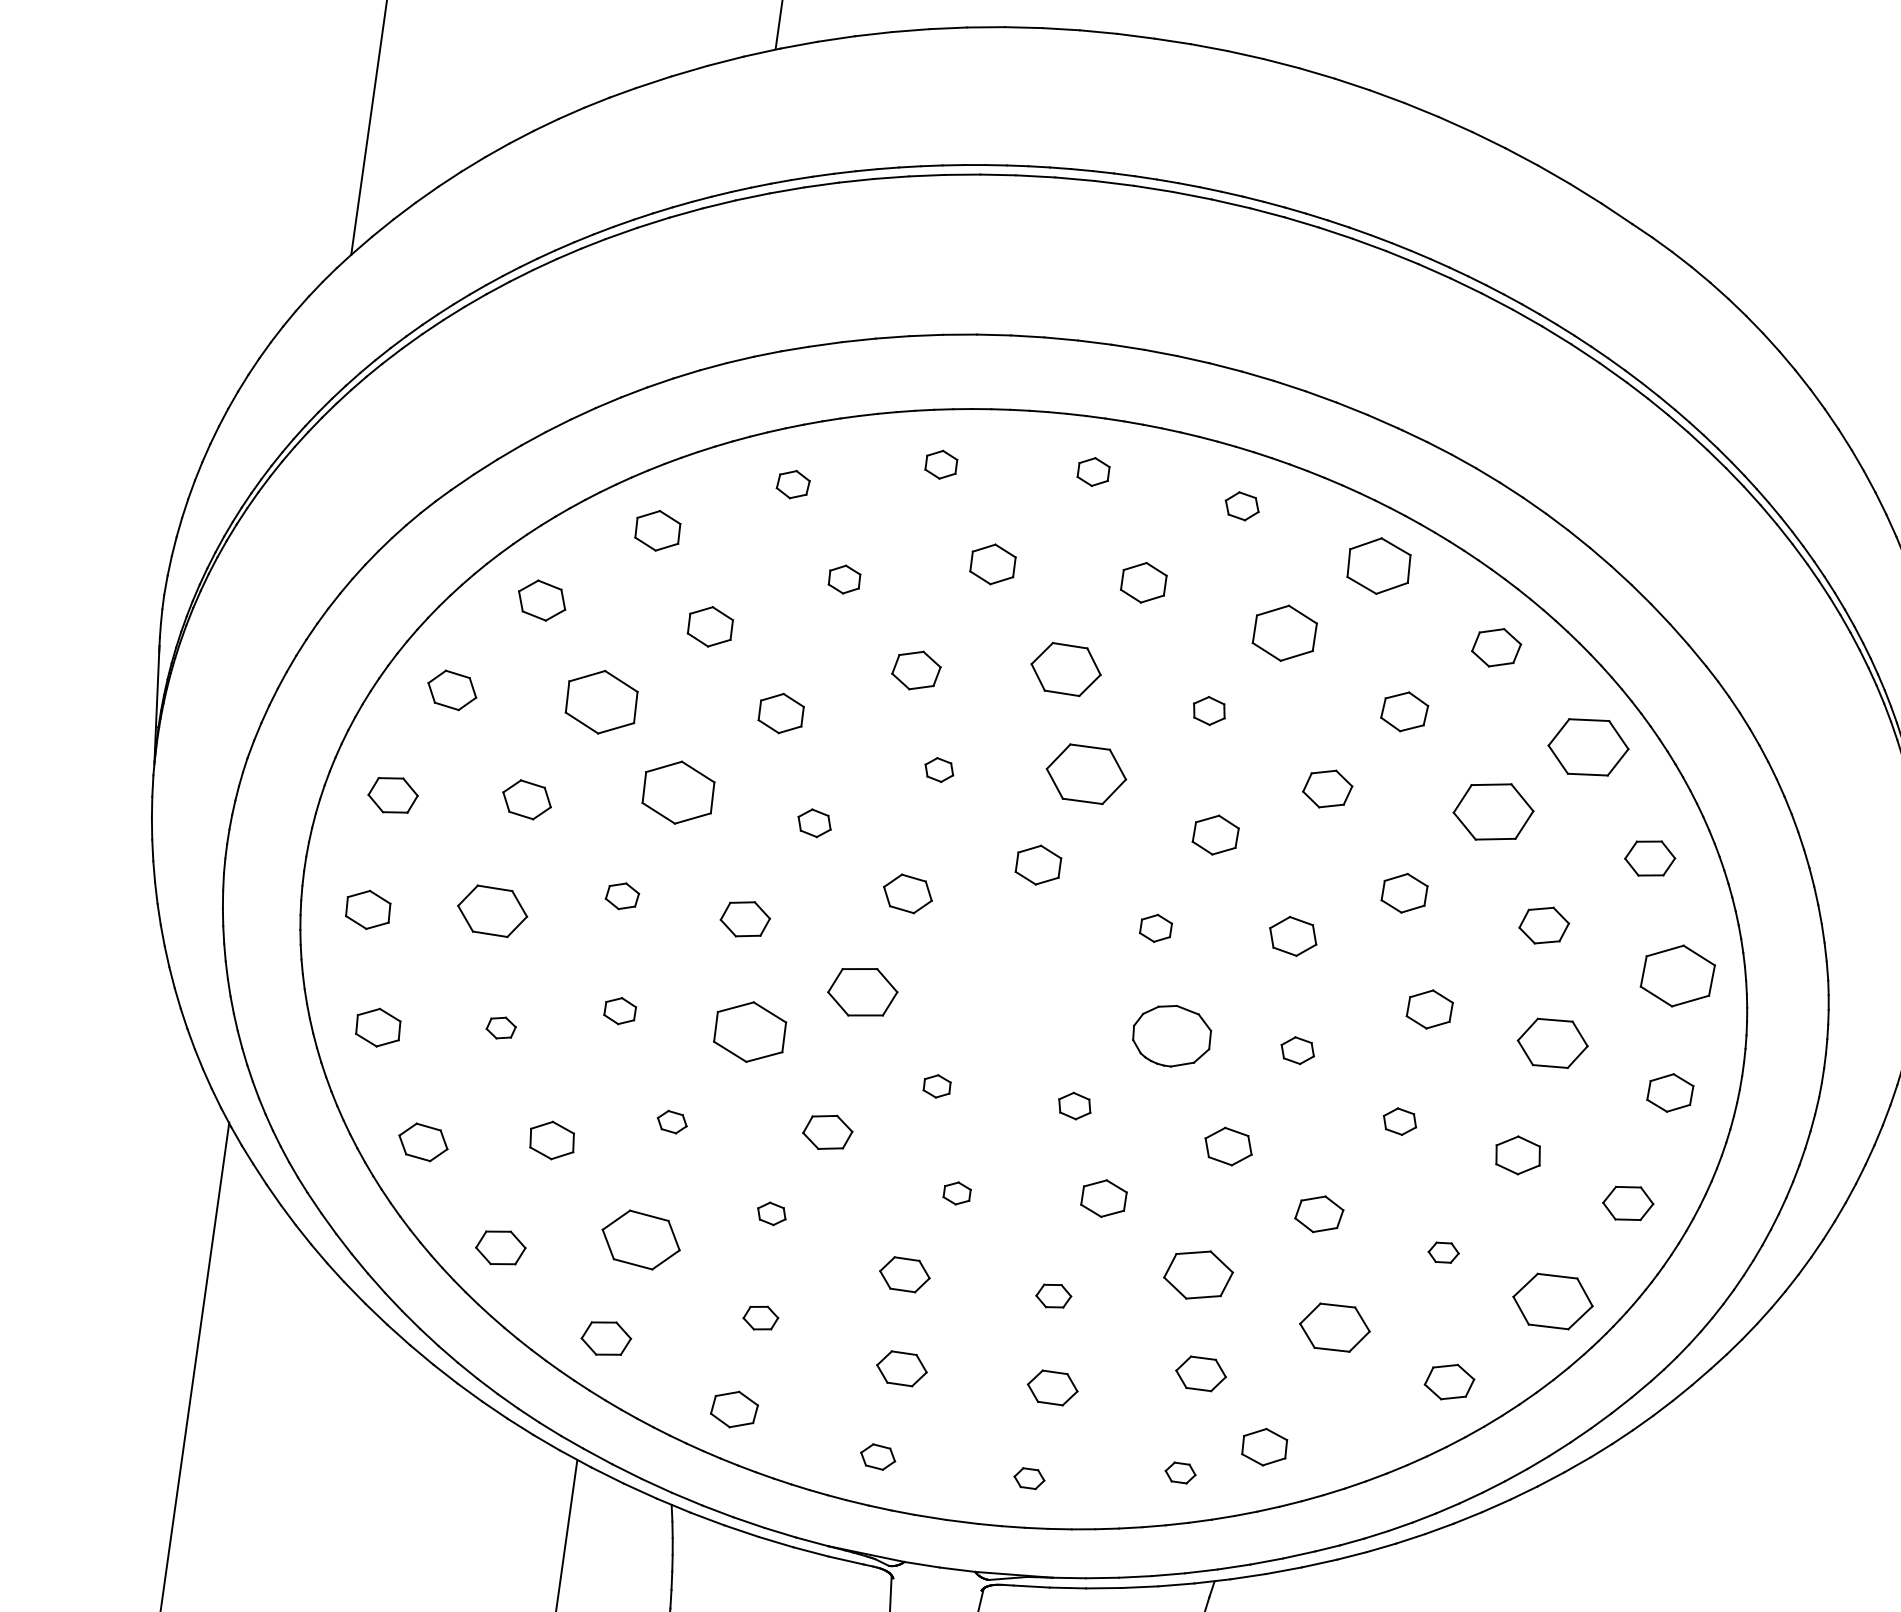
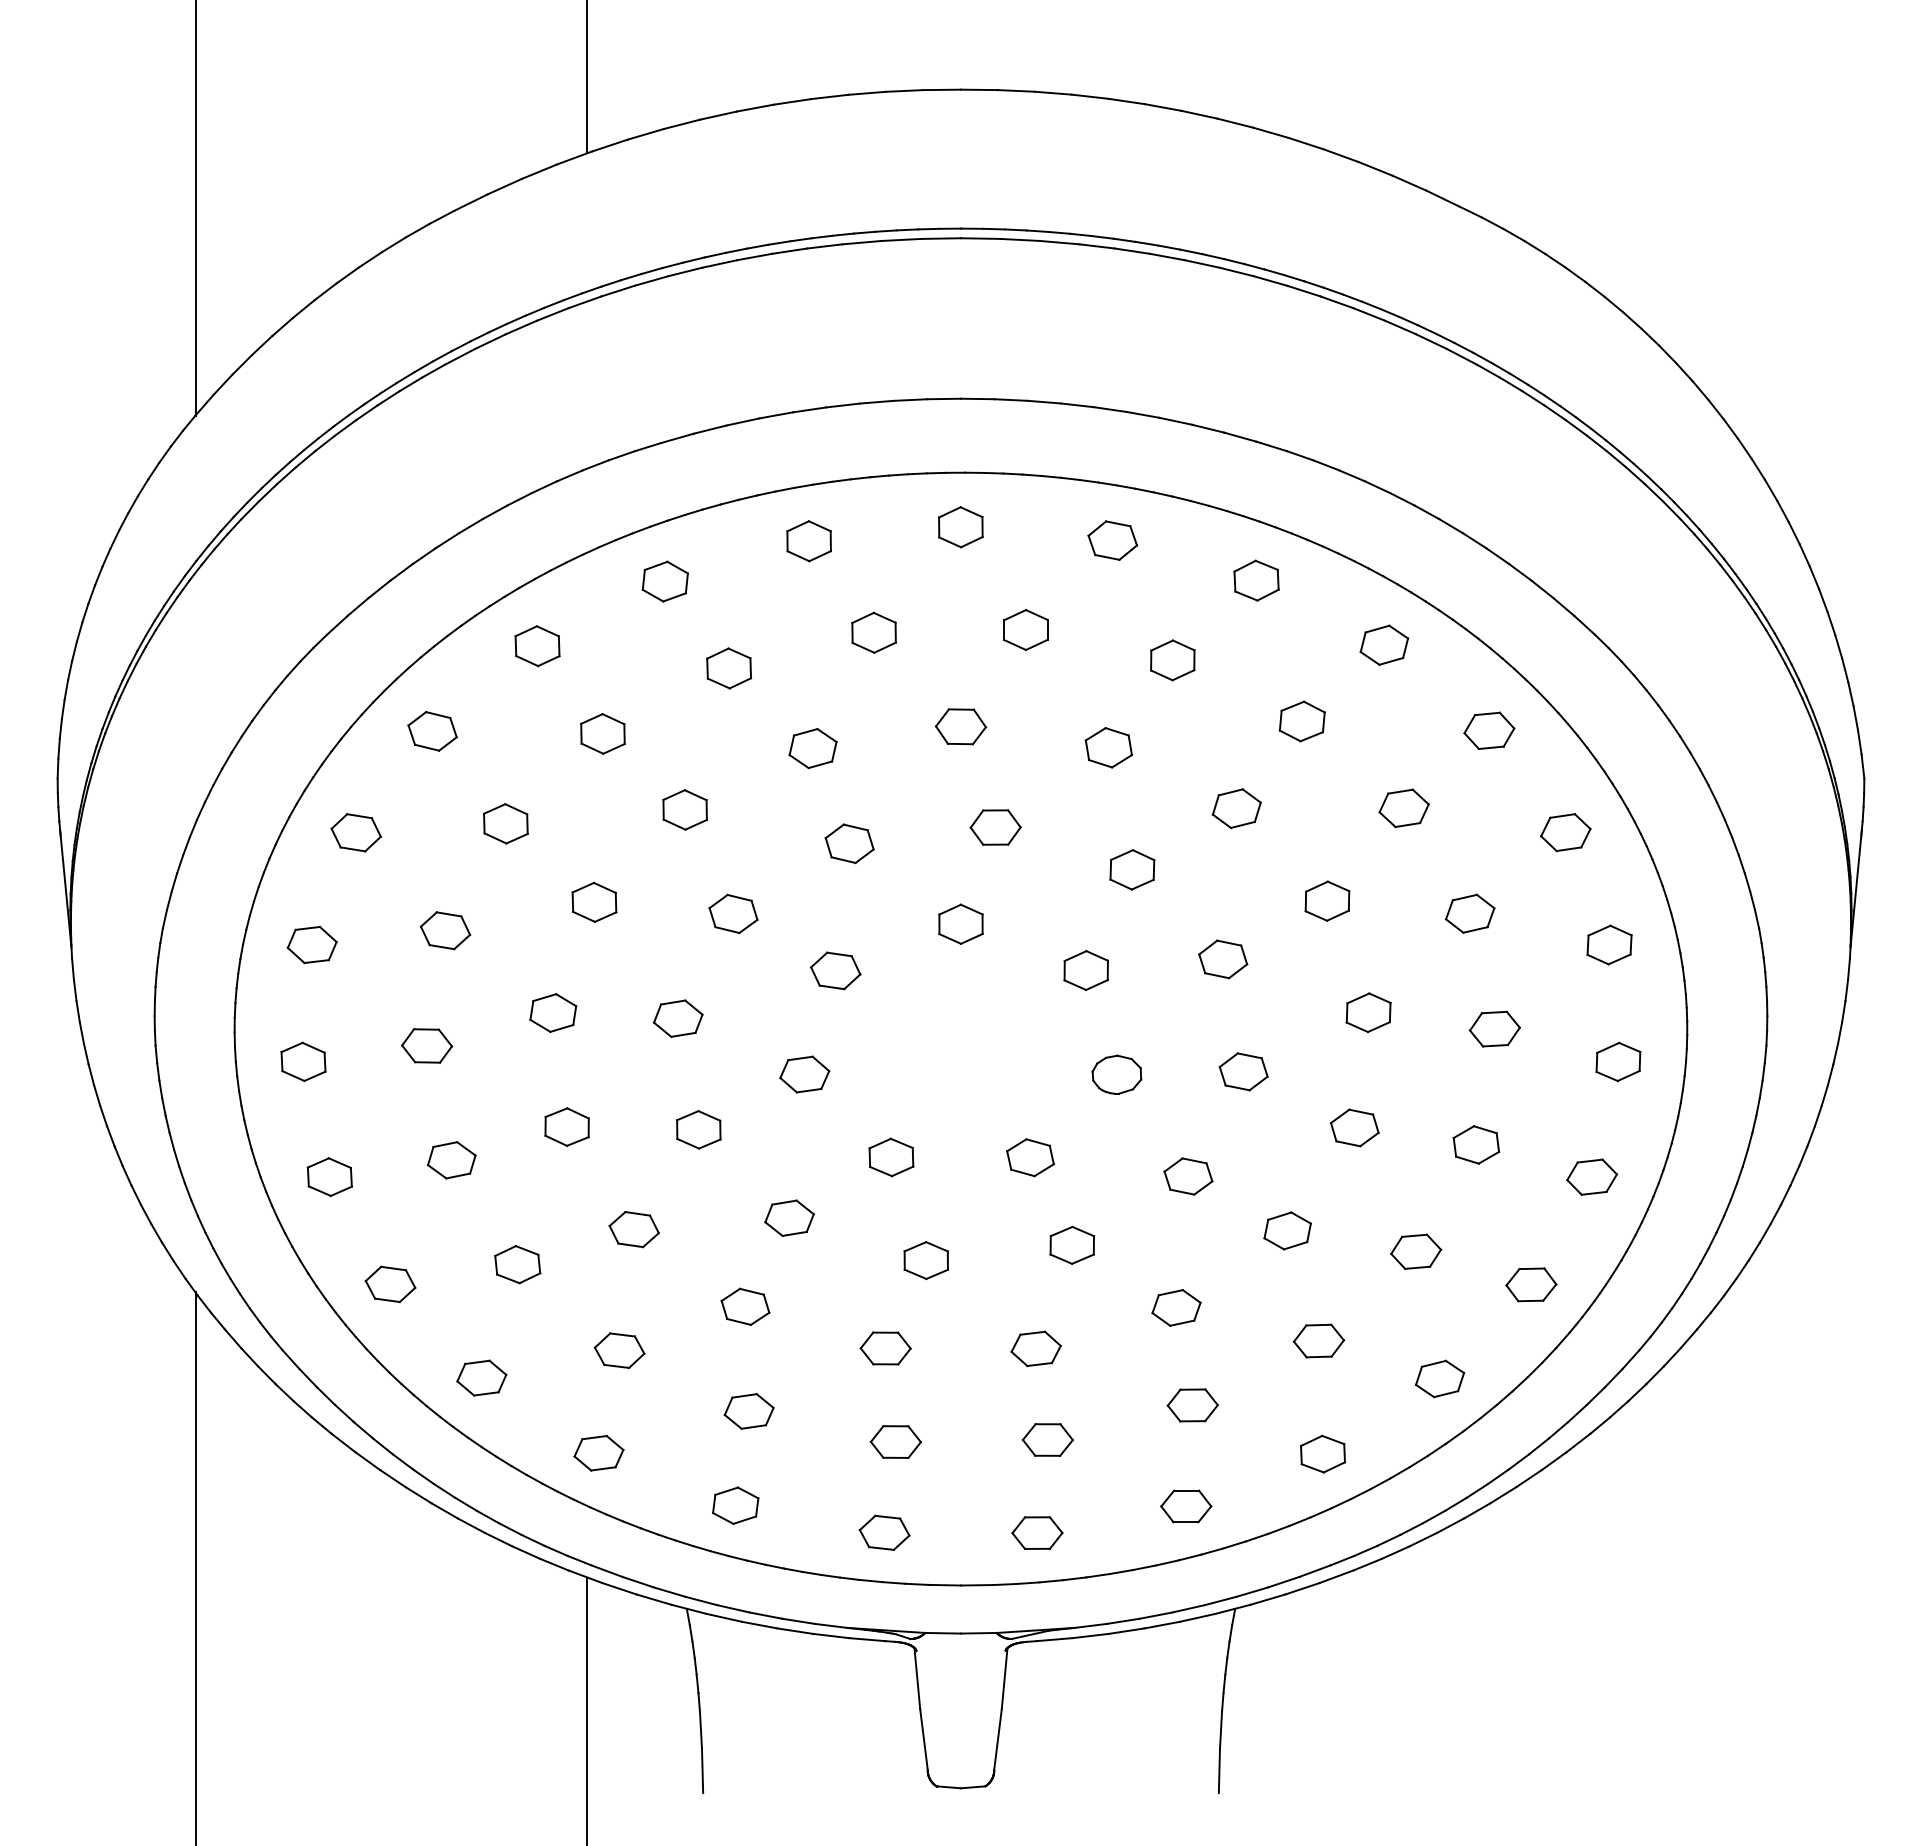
part: (940, 464) -> (808, 541), size x1.43
part: (1093, 472) -> (960, 527), size x1.43
part: (792, 484) -> (664, 581), size x1.43
part: (1241, 506) -> (1112, 540), size x1.43
part: (1378, 565) -> (1256, 580), size x0.71
part: (844, 579) -> (729, 668), size x1.43
part: (1284, 633) -> (1172, 660), size x0.71
part: (1065, 669) -> (960, 726), size x0.71
part: (601, 701) -> (505, 823), size x0.62
part: (1209, 710) -> (1108, 747), size x1.43
part: (1588, 746) -> (1489, 730), size x0.62
part: (939, 769) -> (849, 843), size x1.67
part: (1086, 774) -> (995, 827), size x0.62
part: (678, 791) -> (594, 901), size x0.62
part: (1492, 812) -> (1403, 808), size x0.62
part: (814, 822) -> (733, 913), size x1.43
part: (622, 895) -> (553, 1012), size x1.43
part: (493, 910) -> (427, 1045), size x0.71
part: (1155, 928) -> (1085, 970), size x1.43
part: (1677, 975) -> (1609, 944), size x0.62
part: (862, 992) -> (804, 1074), size x0.71
part: (619, 1010) -> (566, 1126), size x1.43
part: (501, 1028) -> (451, 1160), size x1.67
part: (749, 1031) -> (698, 1129), size x0.62
part: (1171, 1035) -> (1116, 1074), size x0.62
part: (1552, 1042) -> (1494, 1028), size x0.71
part: (1297, 1050) -> (1243, 1071), size x1.43
part: (937, 1086) -> (891, 1157), size x1.67
part: (1074, 1105) -> (1030, 1157), size x1.43
part: (671, 1121) -> (633, 1229), size x1.67
part: (1399, 1121) -> (1354, 1127), size x1.43
part: (956, 1193) -> (925, 1260), size x1.67
part: (771, 1213) -> (745, 1306), size x1.67
part: (640, 1239) -> (619, 1350), size x0.62
part: (1444, 1252) -> (1416, 1251), size x1.67
part: (1198, 1274) -> (1176, 1307), size x0.71
part: (1053, 1295) -> (1035, 1348), size x1.43
part: (1553, 1301) -> (1531, 1284), size x0.62
part: (760, 1318) -> (748, 1411), size x1.43
part: (1334, 1327) -> (1318, 1340), size x0.71
part: (1264, 1446) -> (1322, 1453), moved
part: (878, 1456) -> (884, 1532), size x1.43
part: (1180, 1473) -> (1186, 1506), size x1.67
part: (1029, 1478) -> (1037, 1532), size x1.67

